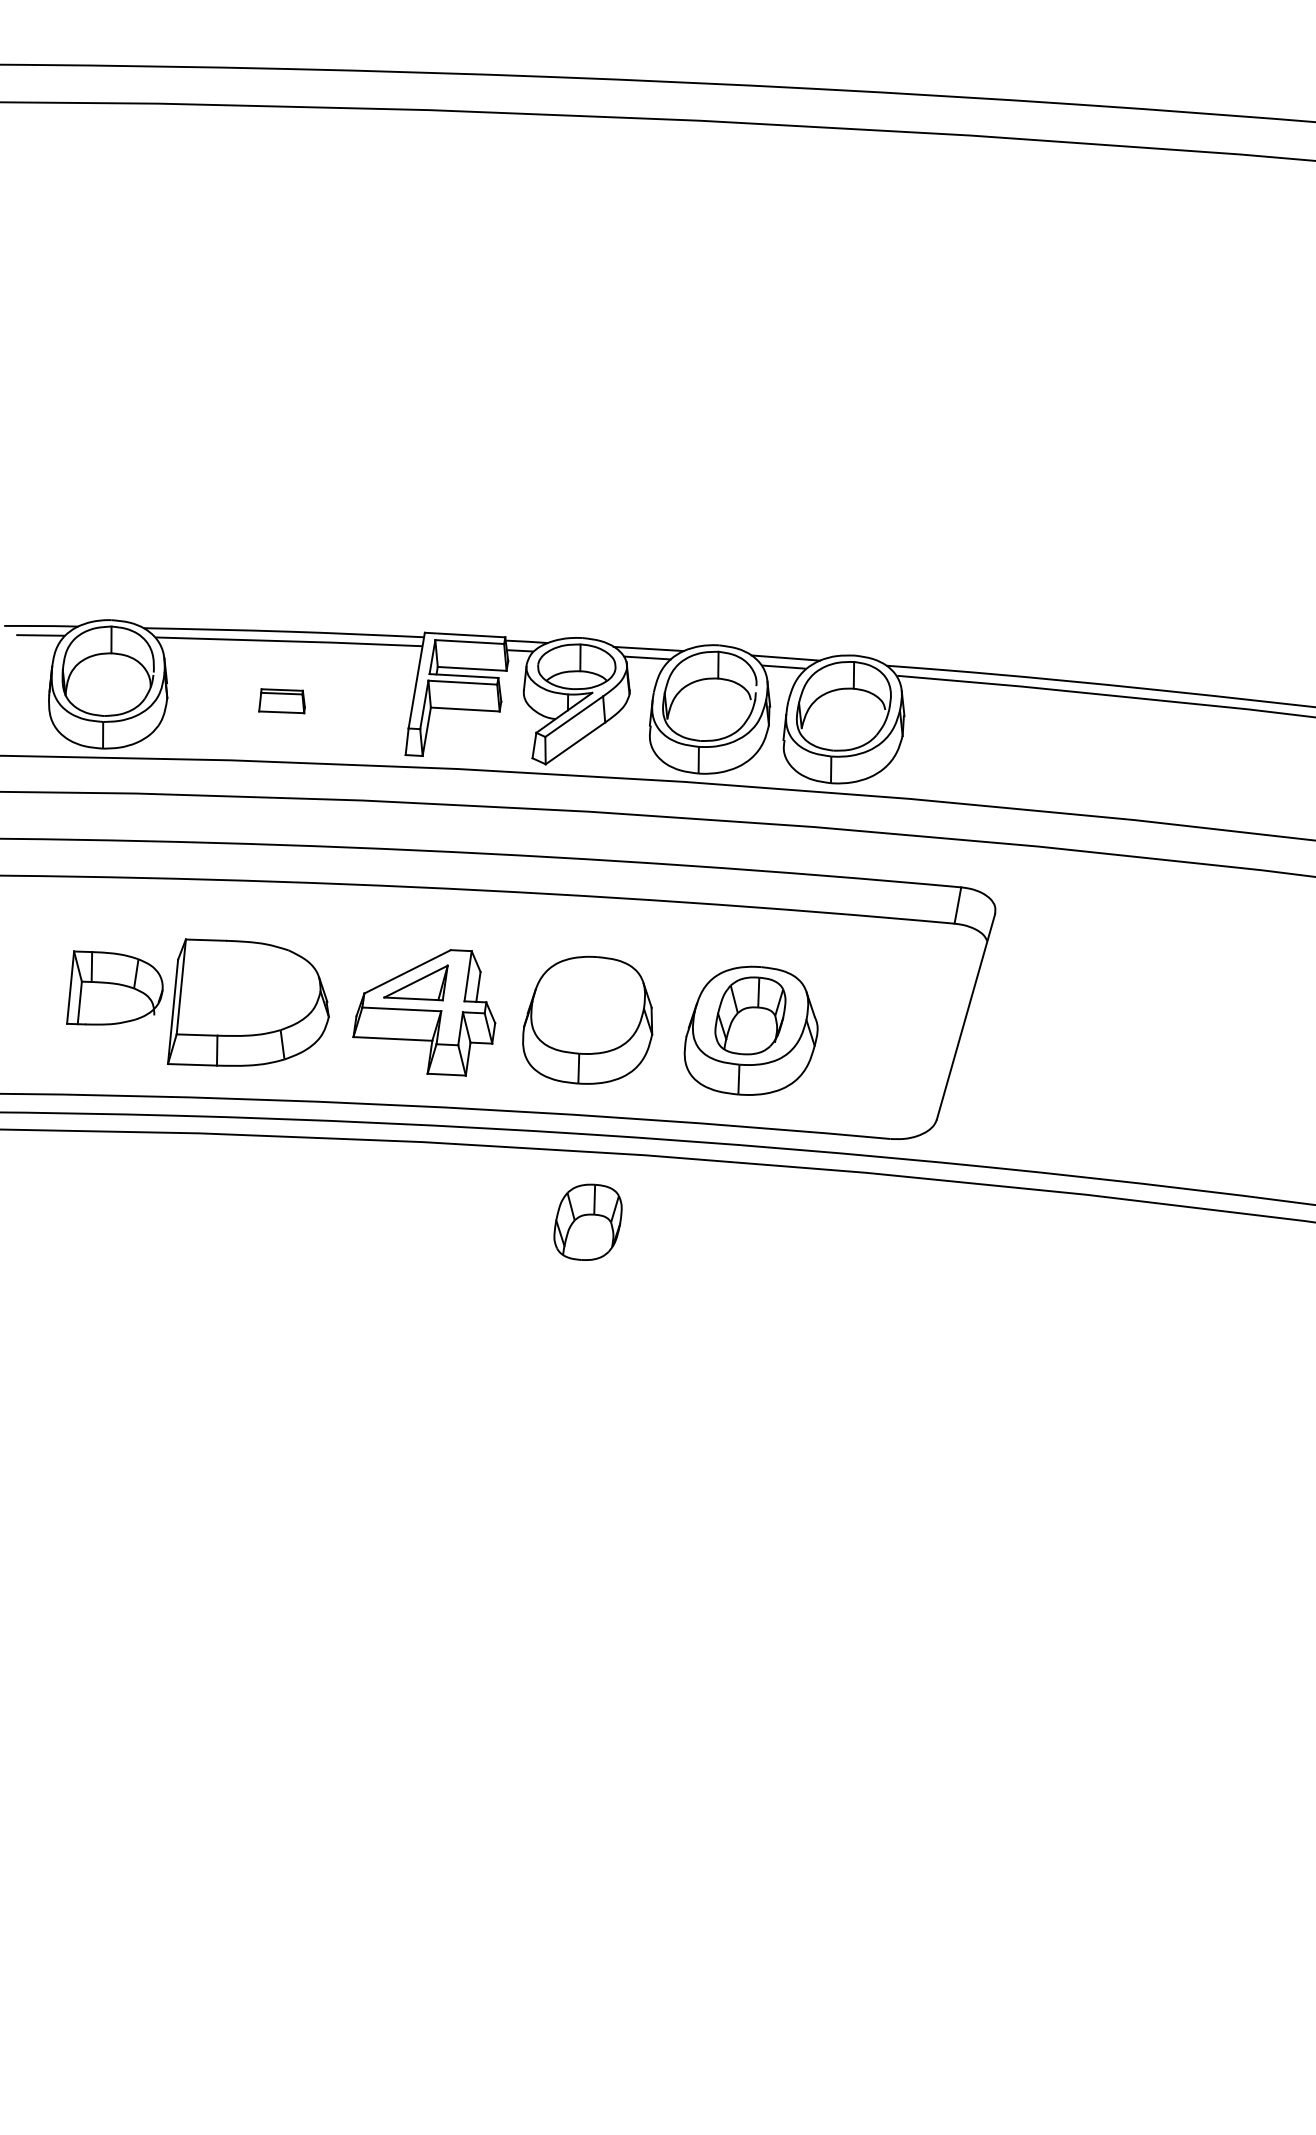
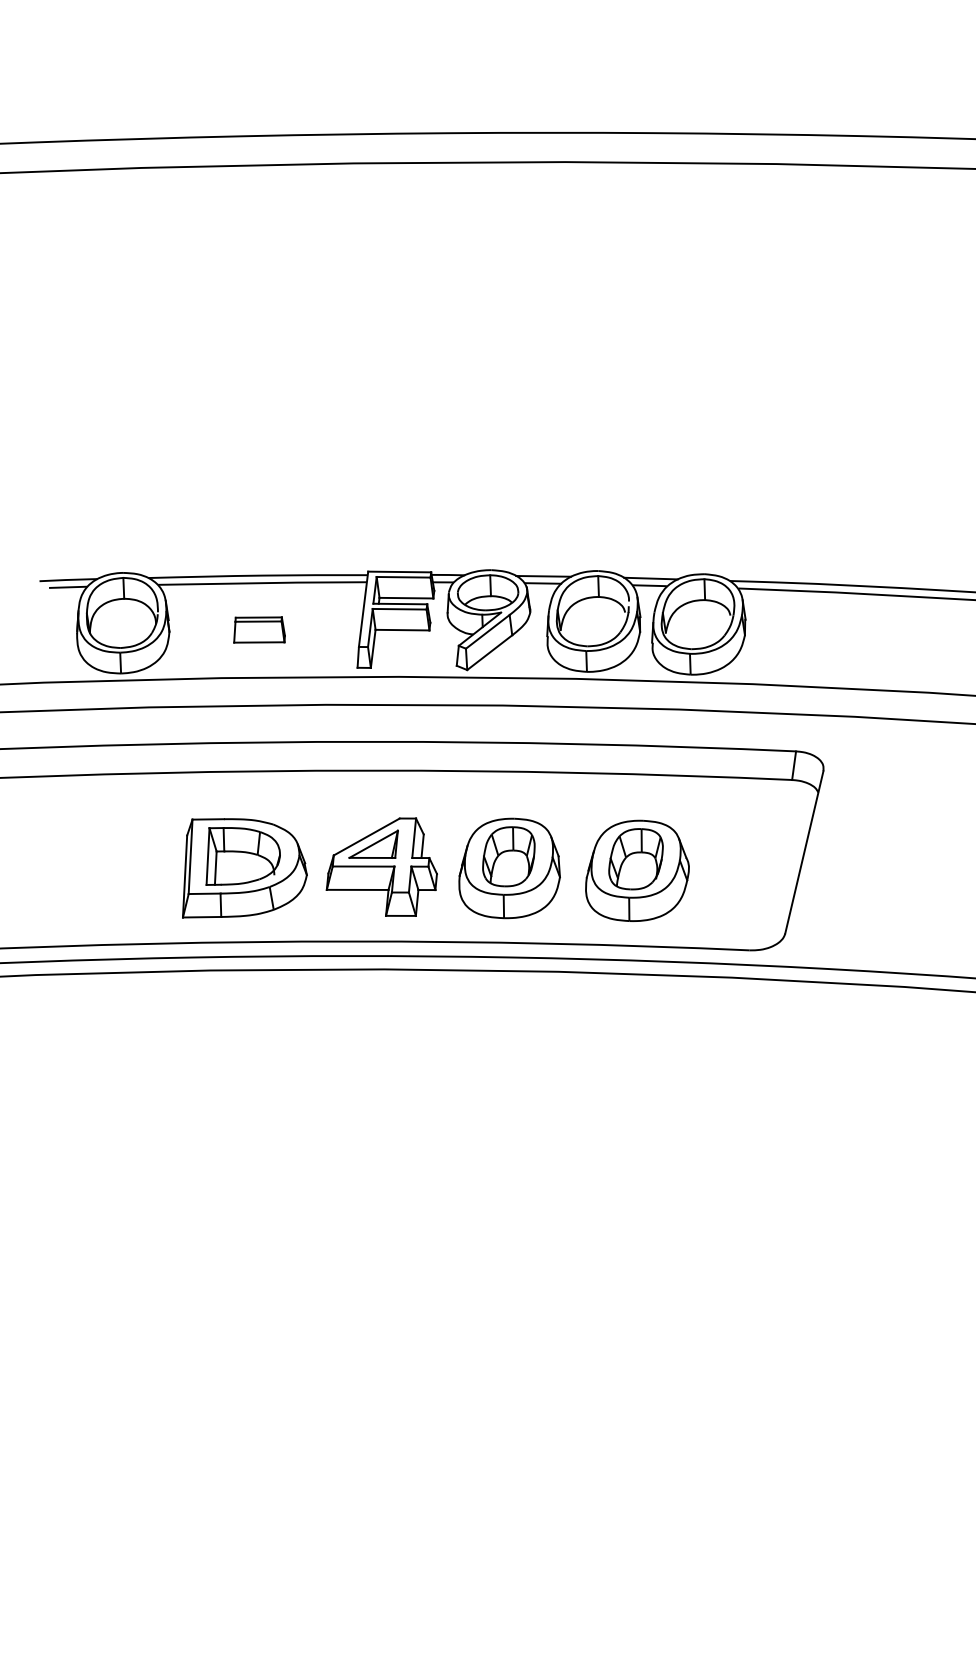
part: (281, 701) -> (258, 630), size x1.43
part: (114, 987) -> (242, 854), moved
part: (587, 1221) -> (508, 856), moved

